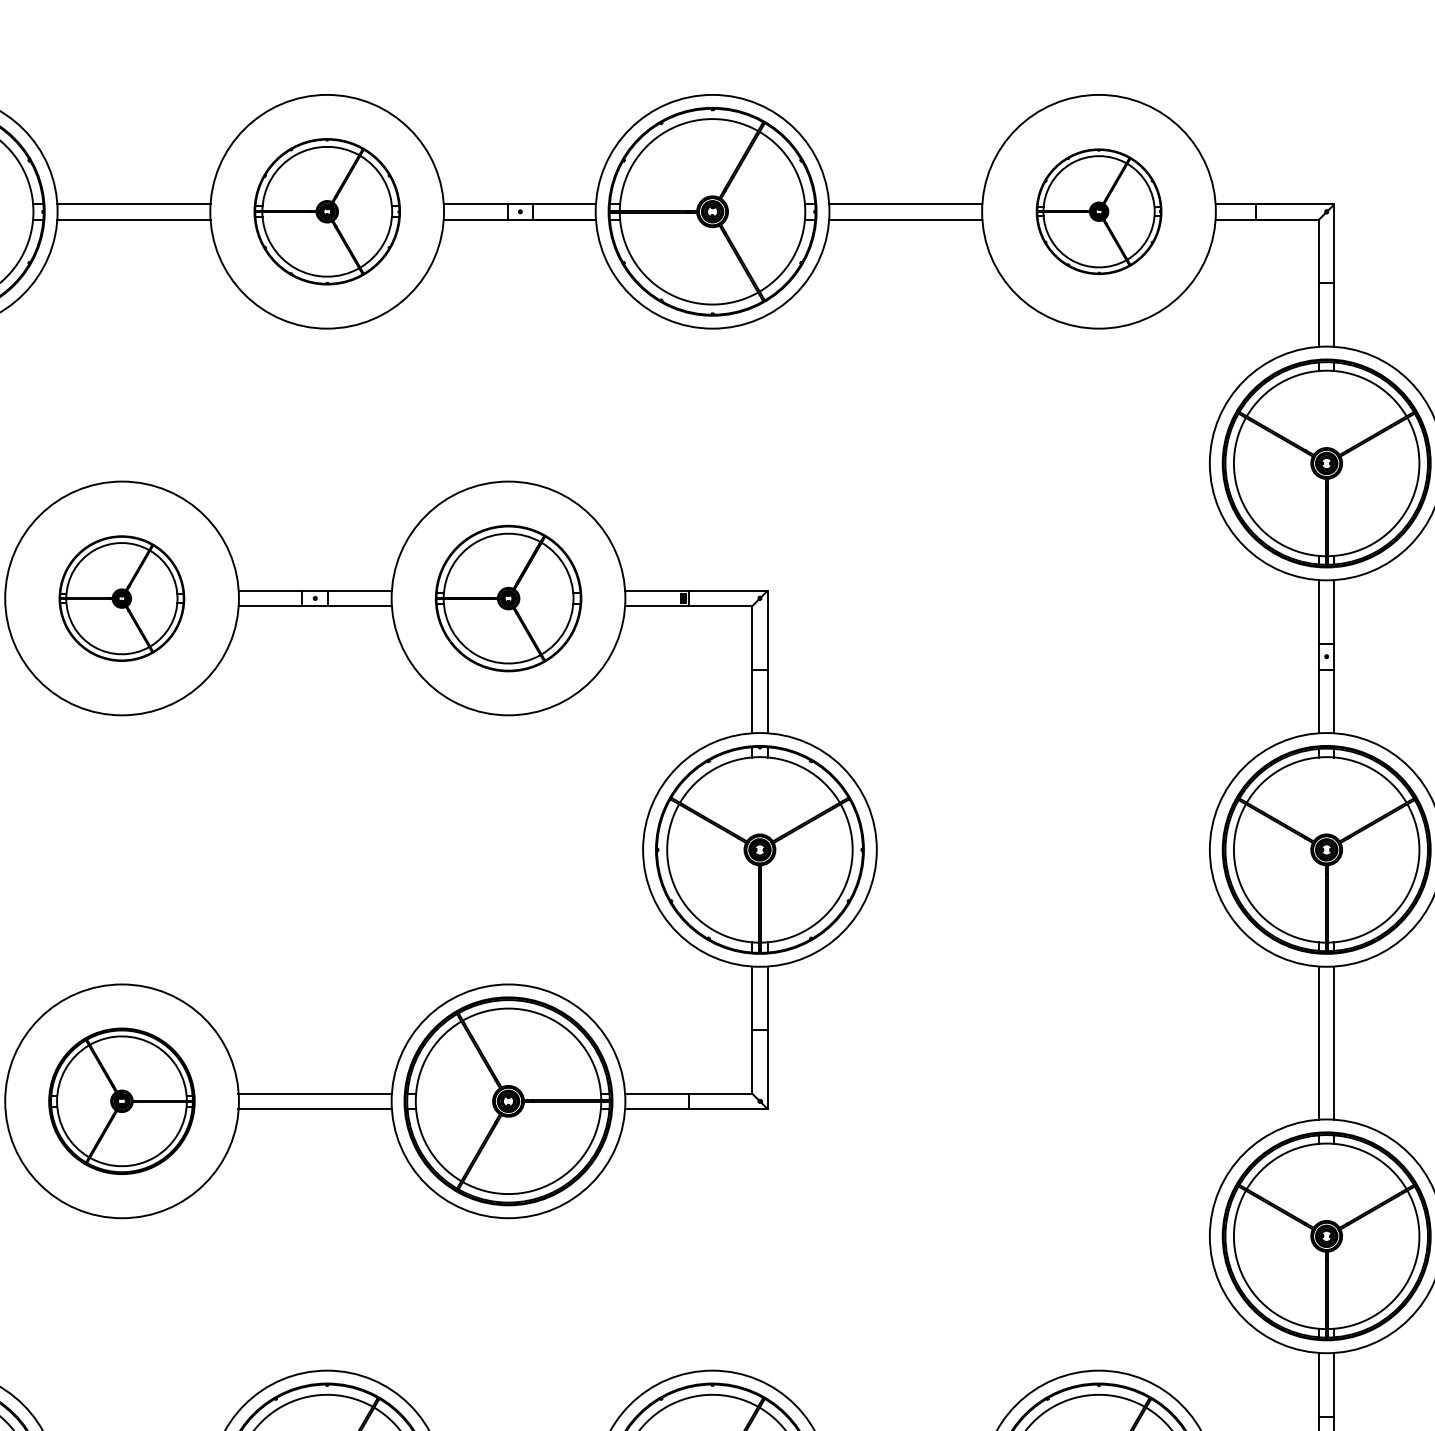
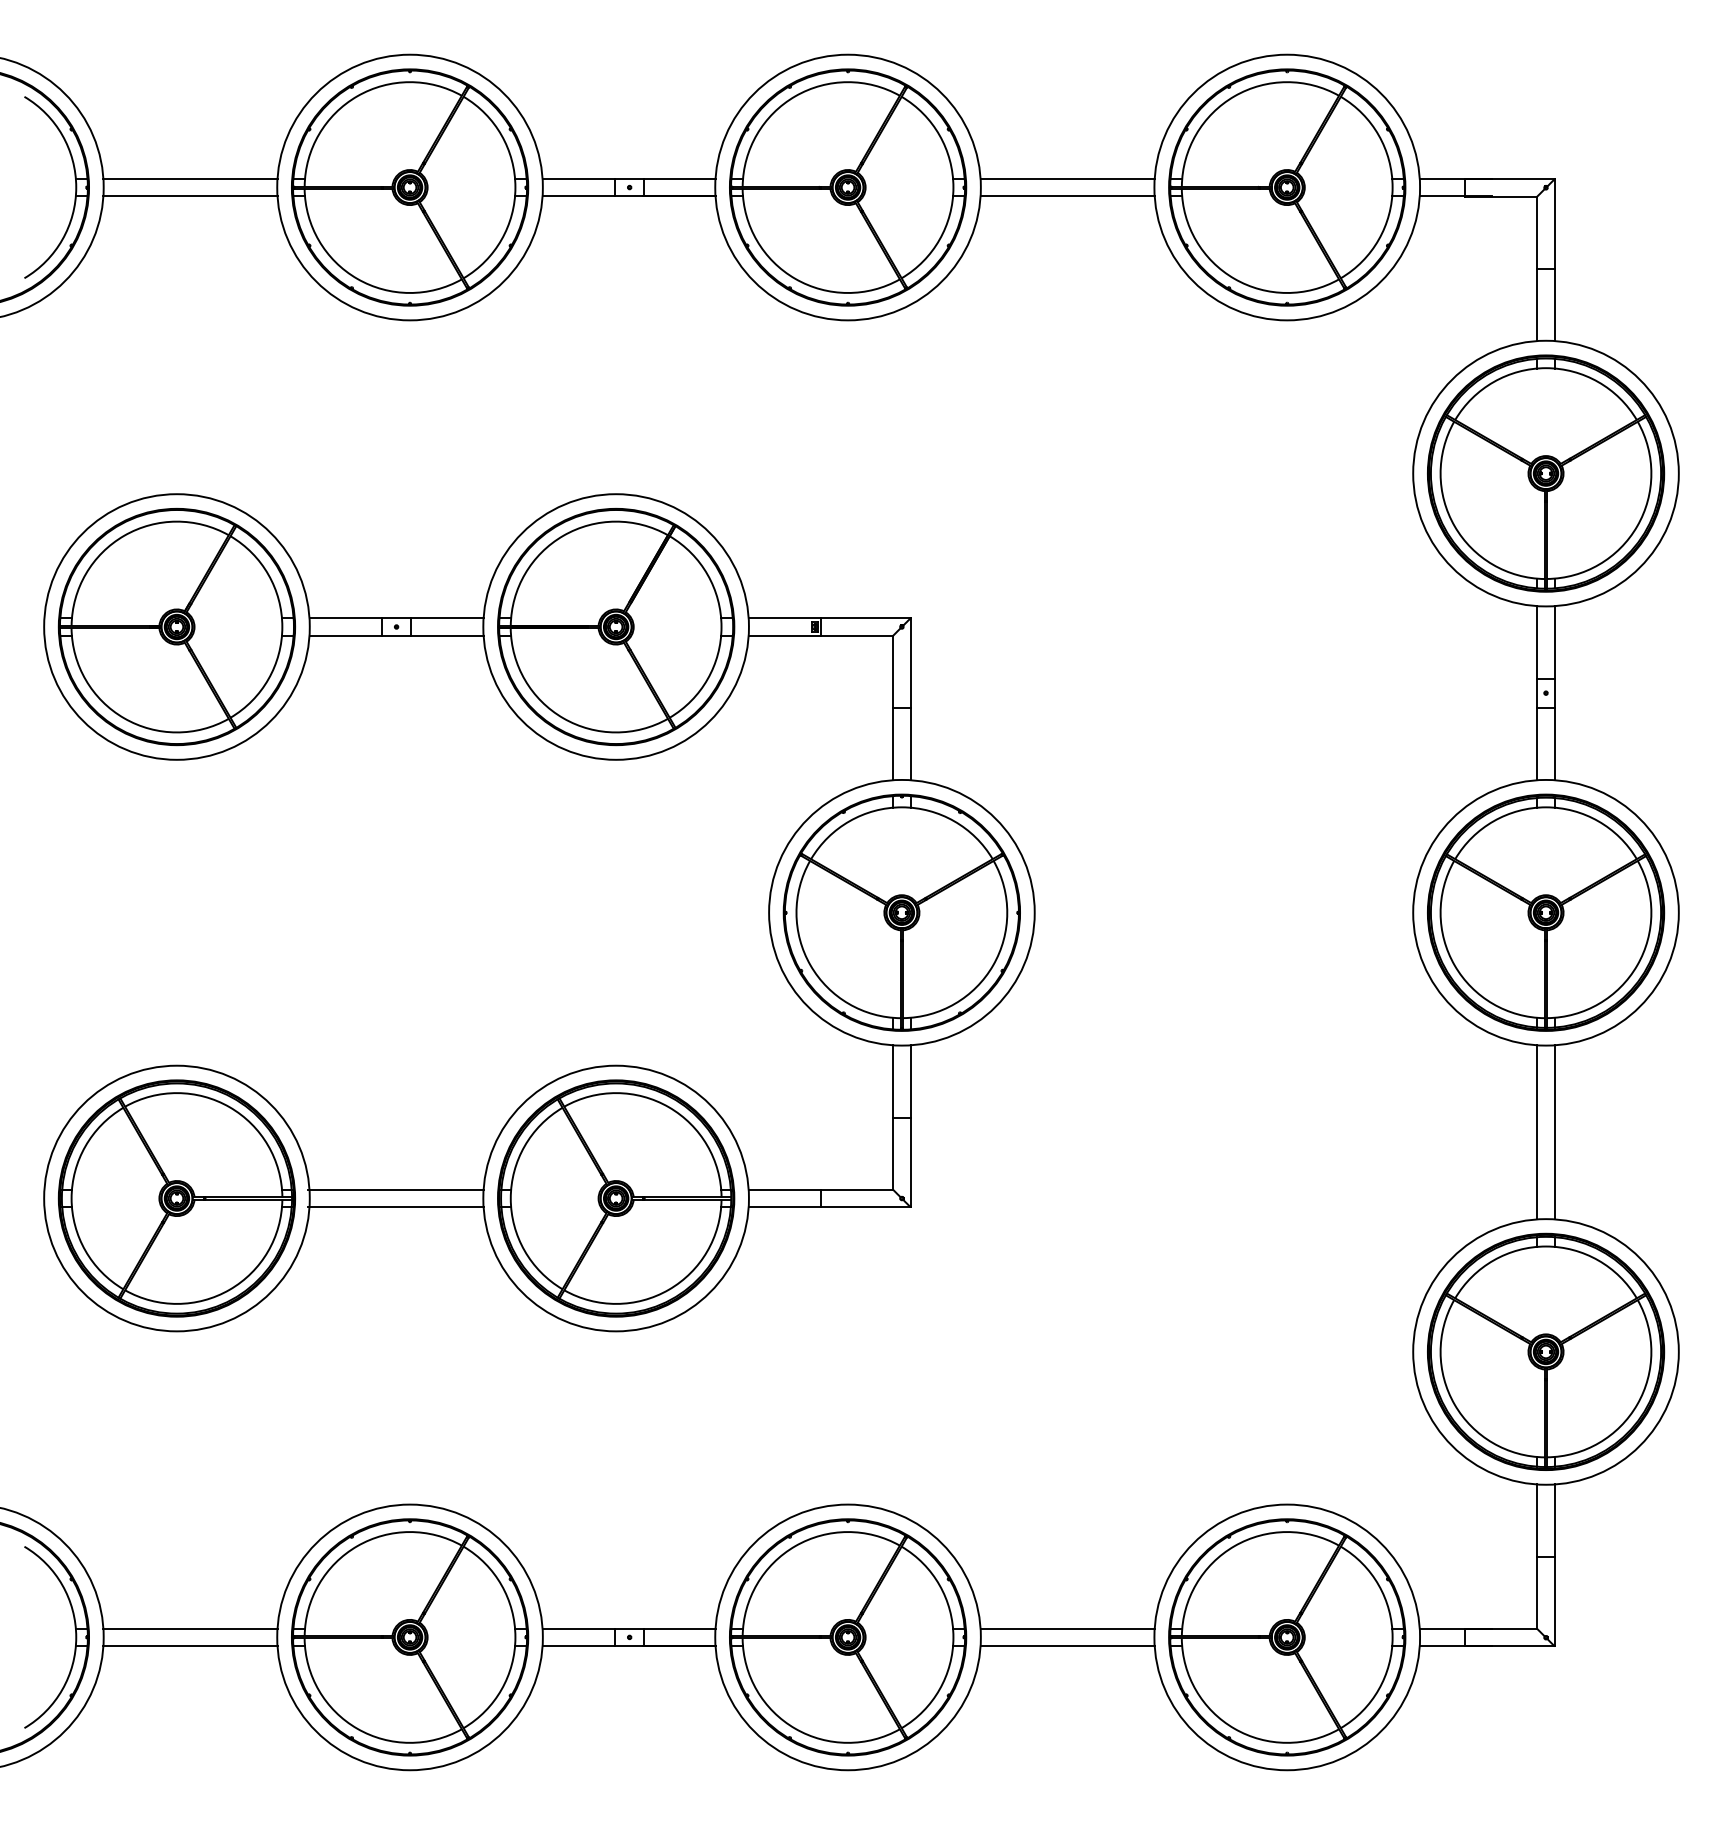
part: (327, 211) -> (410, 187), size x1.43
part: (1099, 211) -> (1287, 187), size x1.67
part: (121, 598) -> (176, 627), size x1.67
part: (508, 598) -> (616, 627), size x1.43
part: (121, 1101) -> (176, 1198), size x1.43

